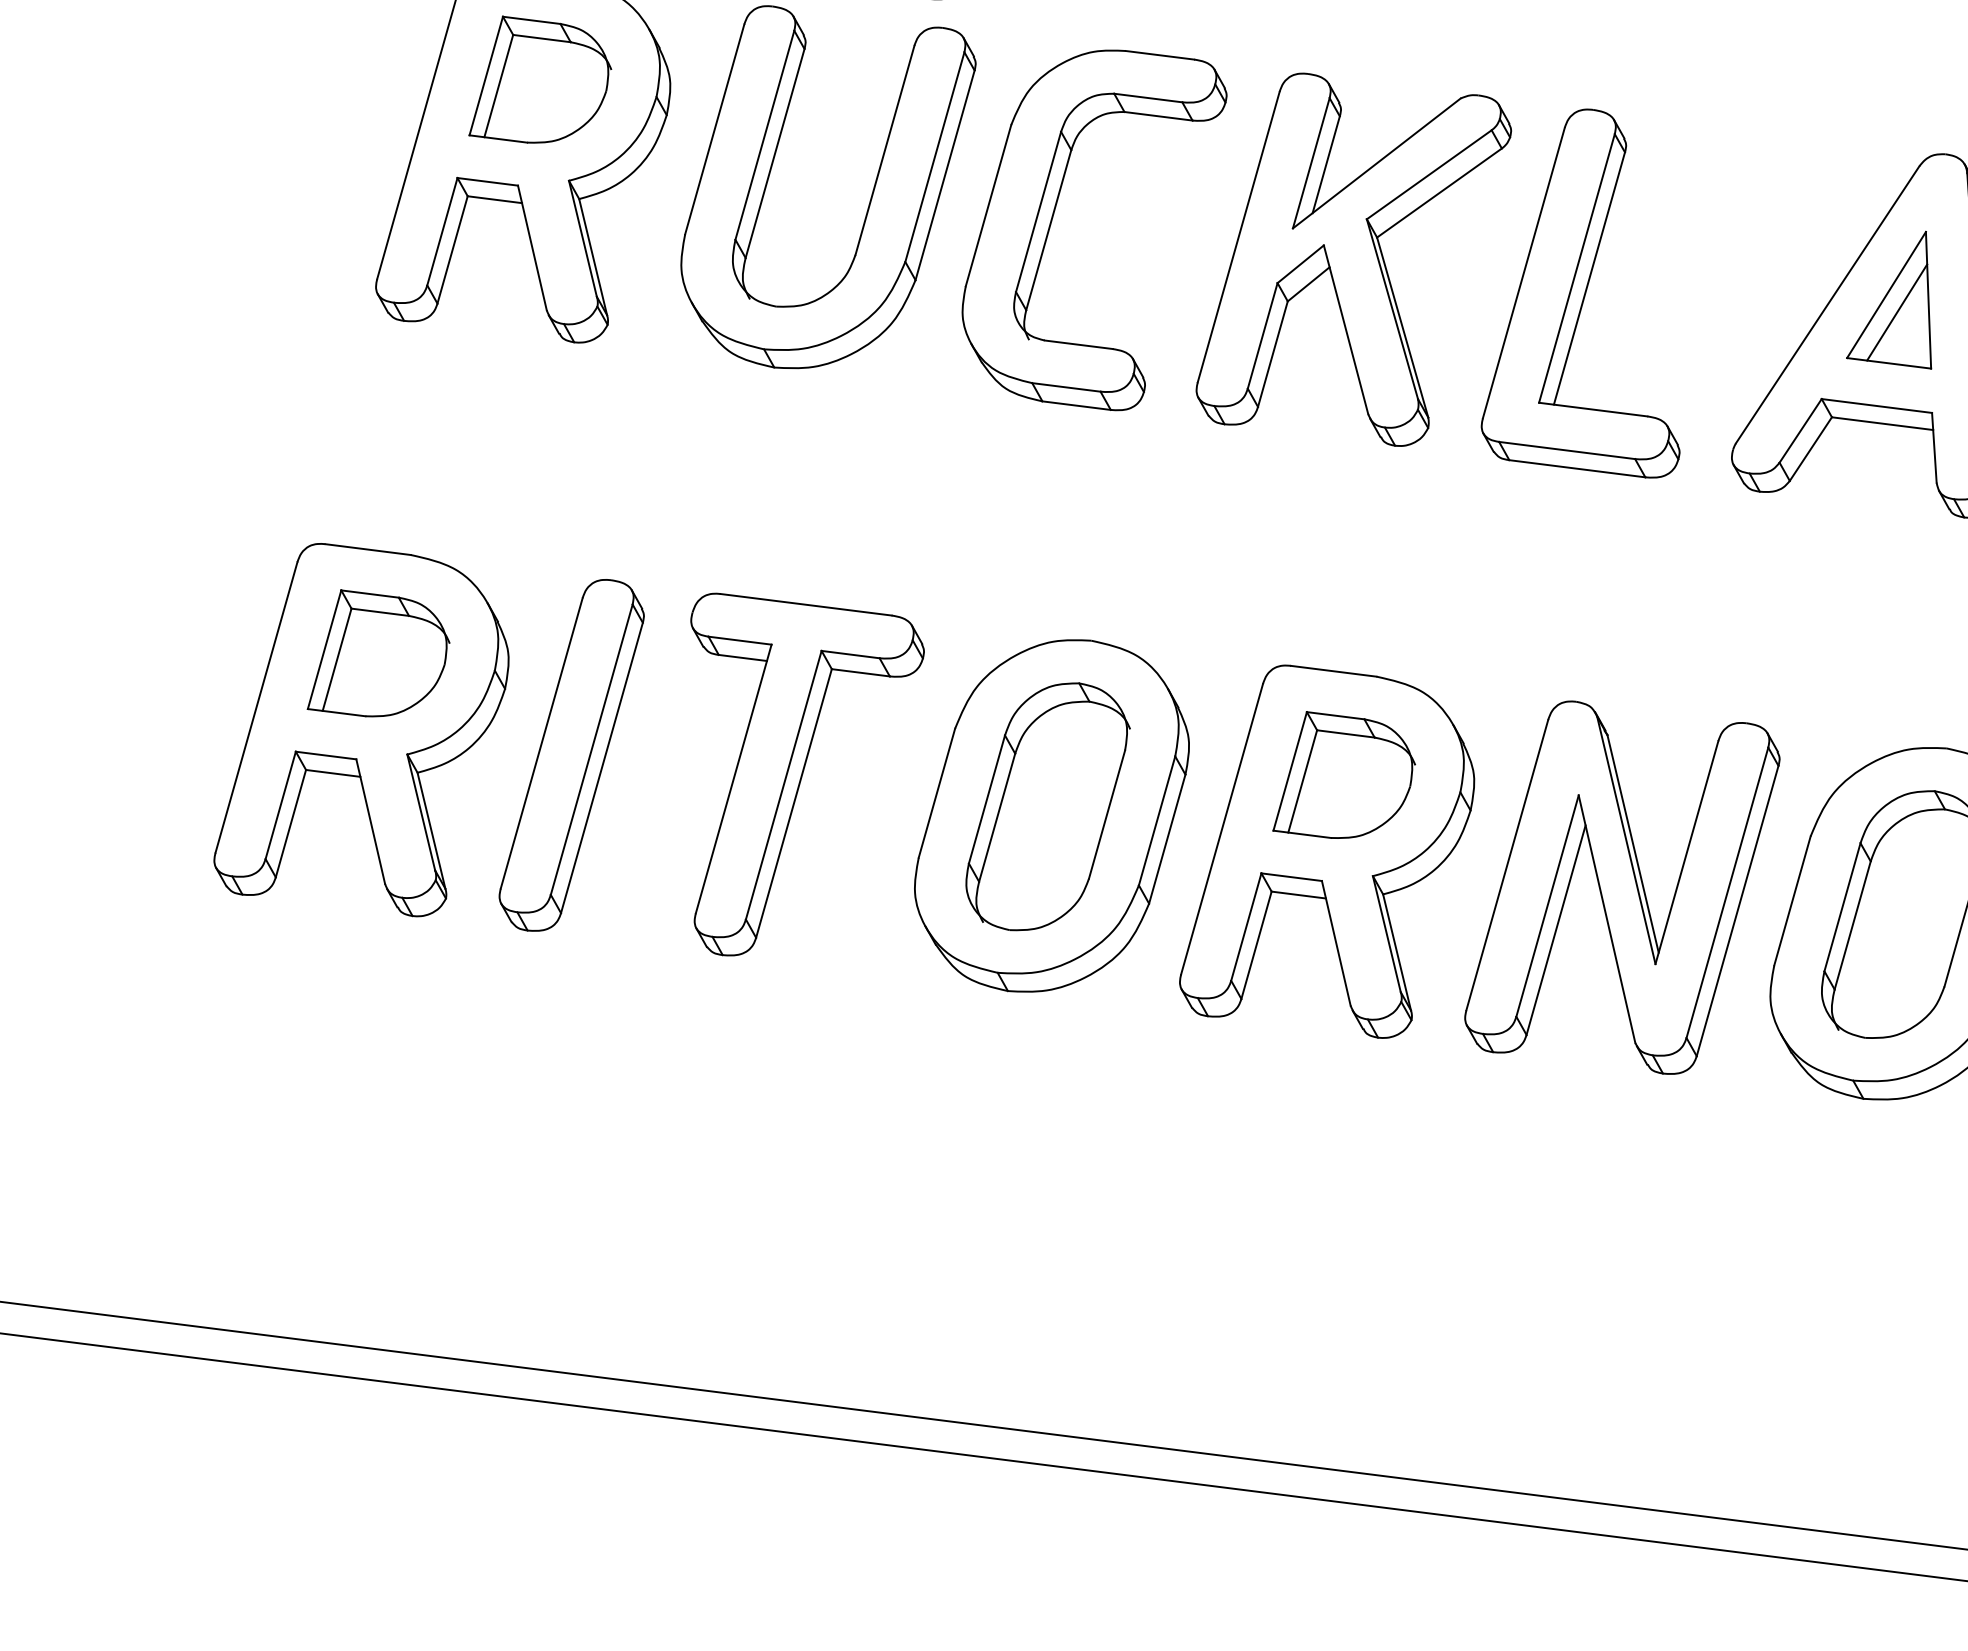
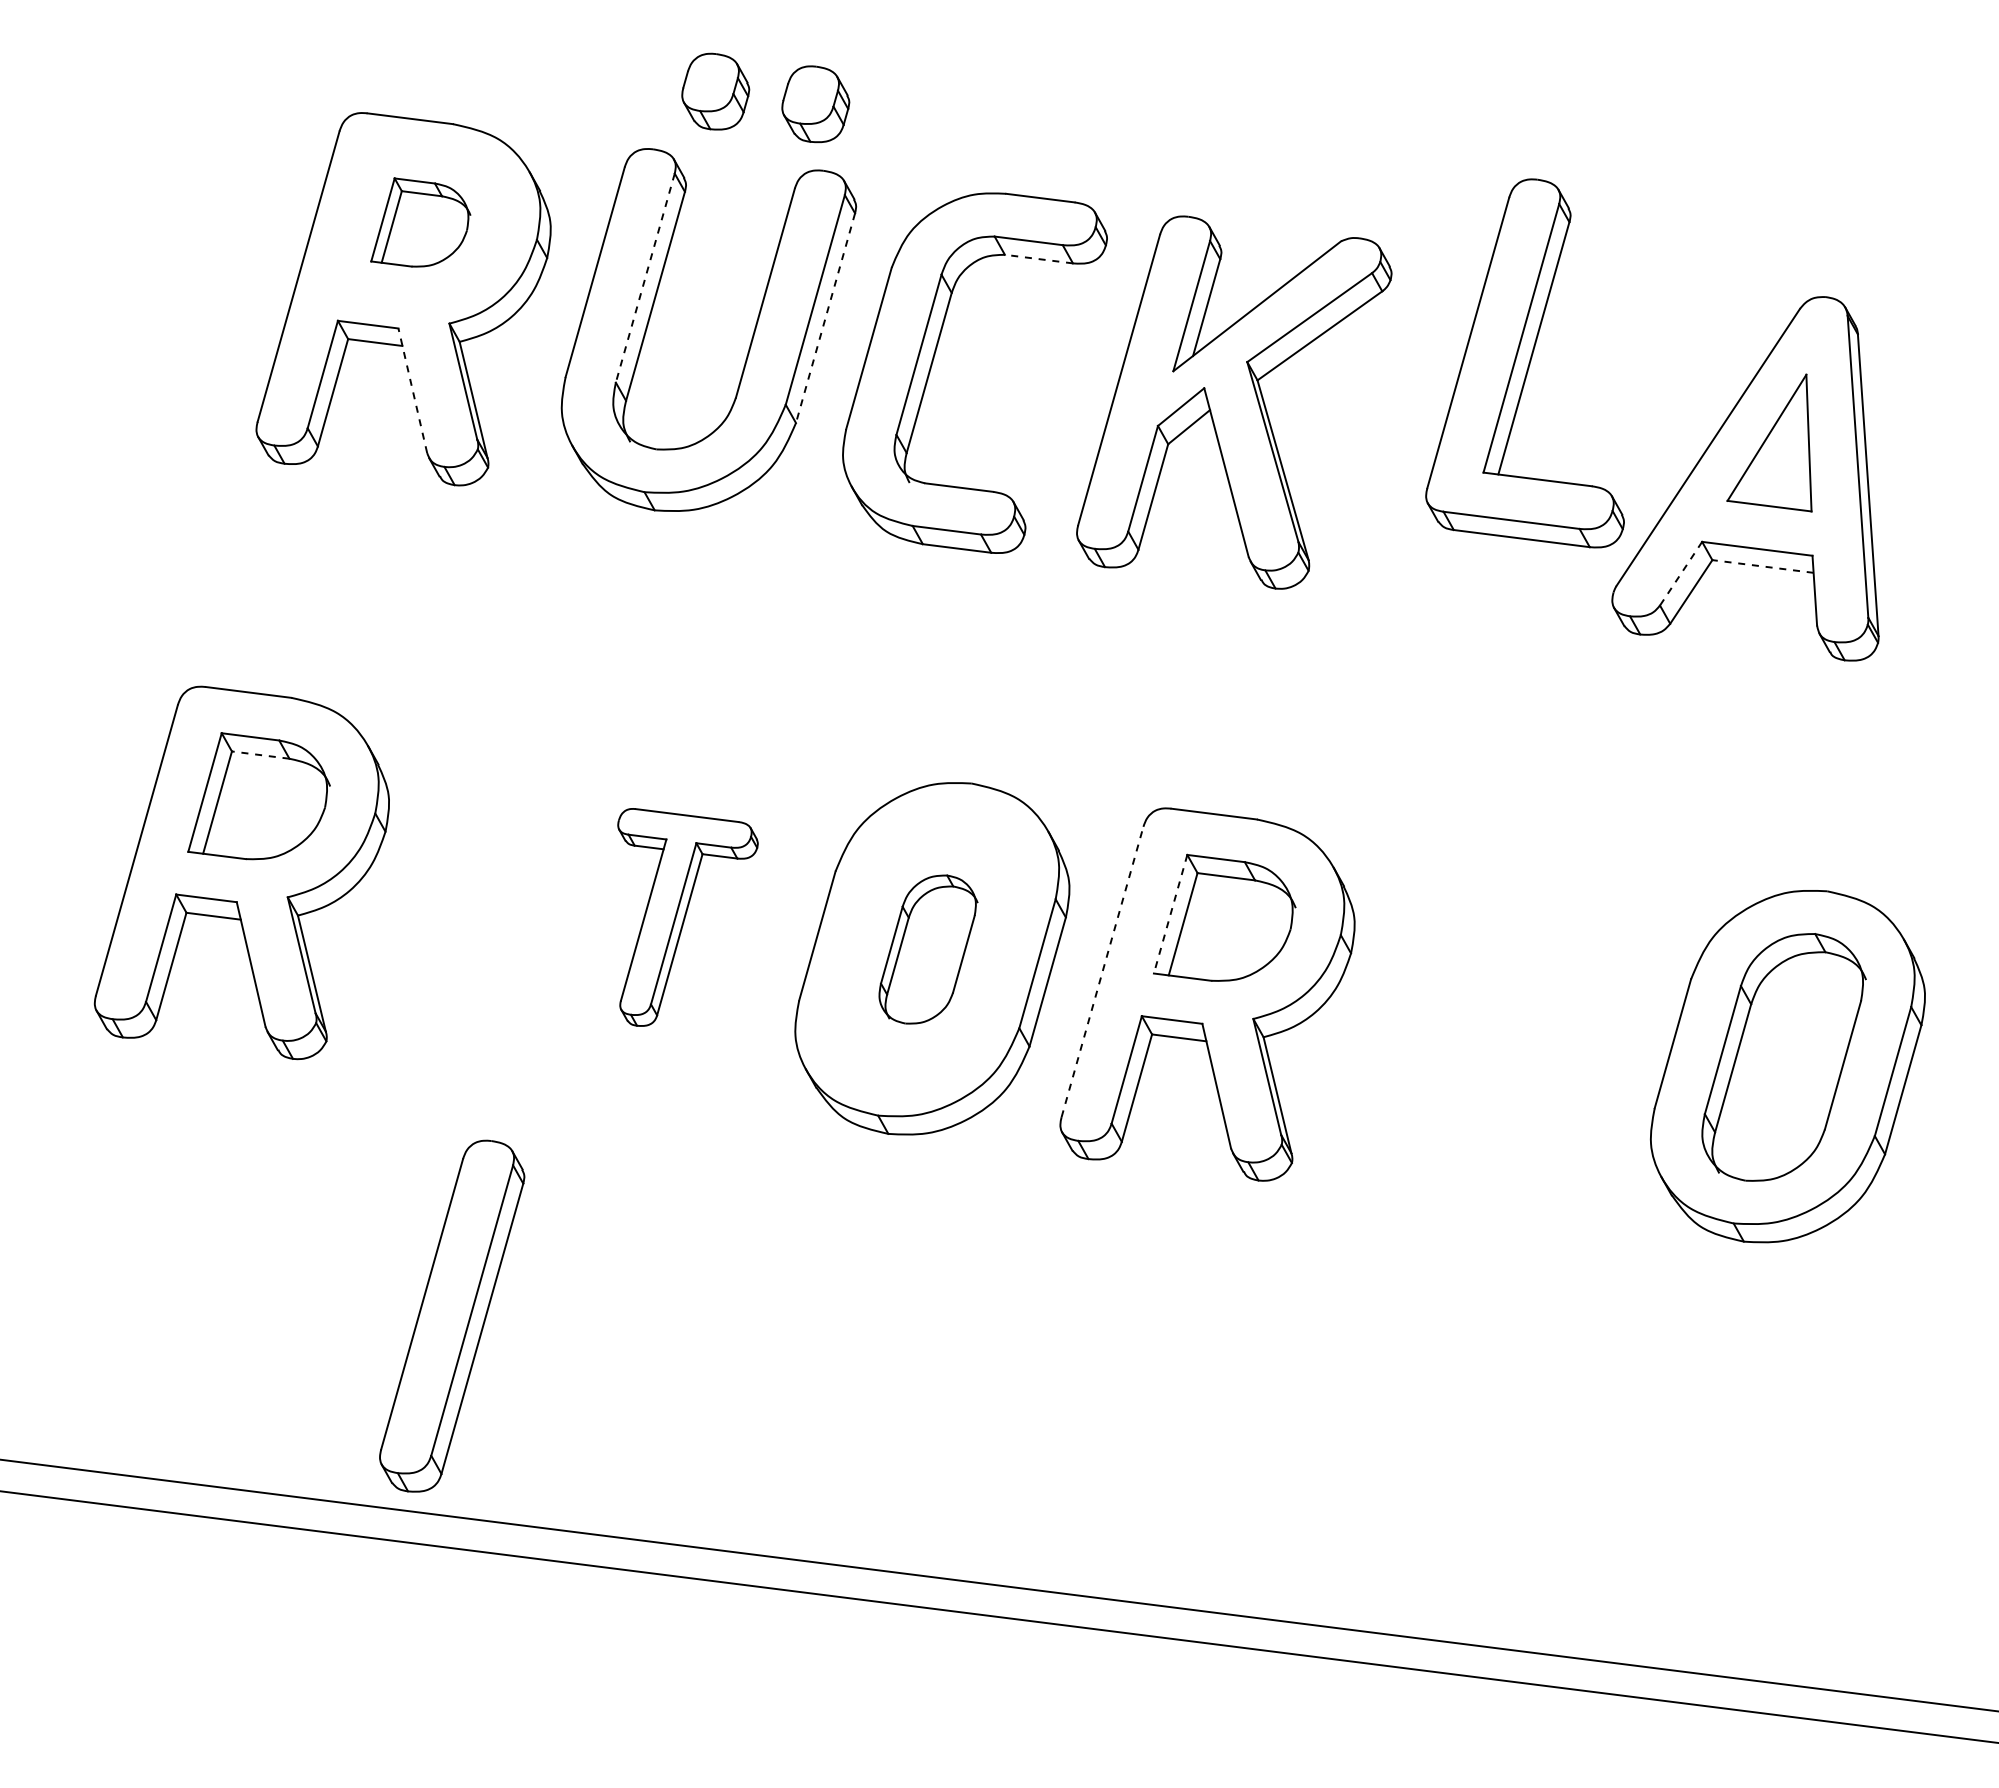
part: (540, 79) -> (420, 222), size x0.7
line: (1158, 116) -> (1038, 259), solid -> dashed
line: (765, 135) -> (645, 278), solid -> dashed
line: (945, 175) -> (825, 318), solid -> dashed
line: (532, 247) -> (412, 390), solid -> dashed
part: (1580, 293) -> (1524, 363), moved
line: (1897, 312) -> (1777, 455), removed
line: (1882, 423) -> (1762, 566), solid -> dashed
line: (1800, 431) -> (1680, 574), solid -> dashed
line: (380, 612) -> (260, 755), solid -> dashed
part: (572, 754) -> (452, 1315), moved
line: (1290, 771) -> (1170, 914), solid -> dashed
part: (807, 774) -> (687, 917), size x0.6
part: (1048, 806) -> (928, 949), size x0.6
line: (1222, 829) -> (1102, 972), solid -> dashed
part: (1622, 887) -> (1502, 1030), removed

